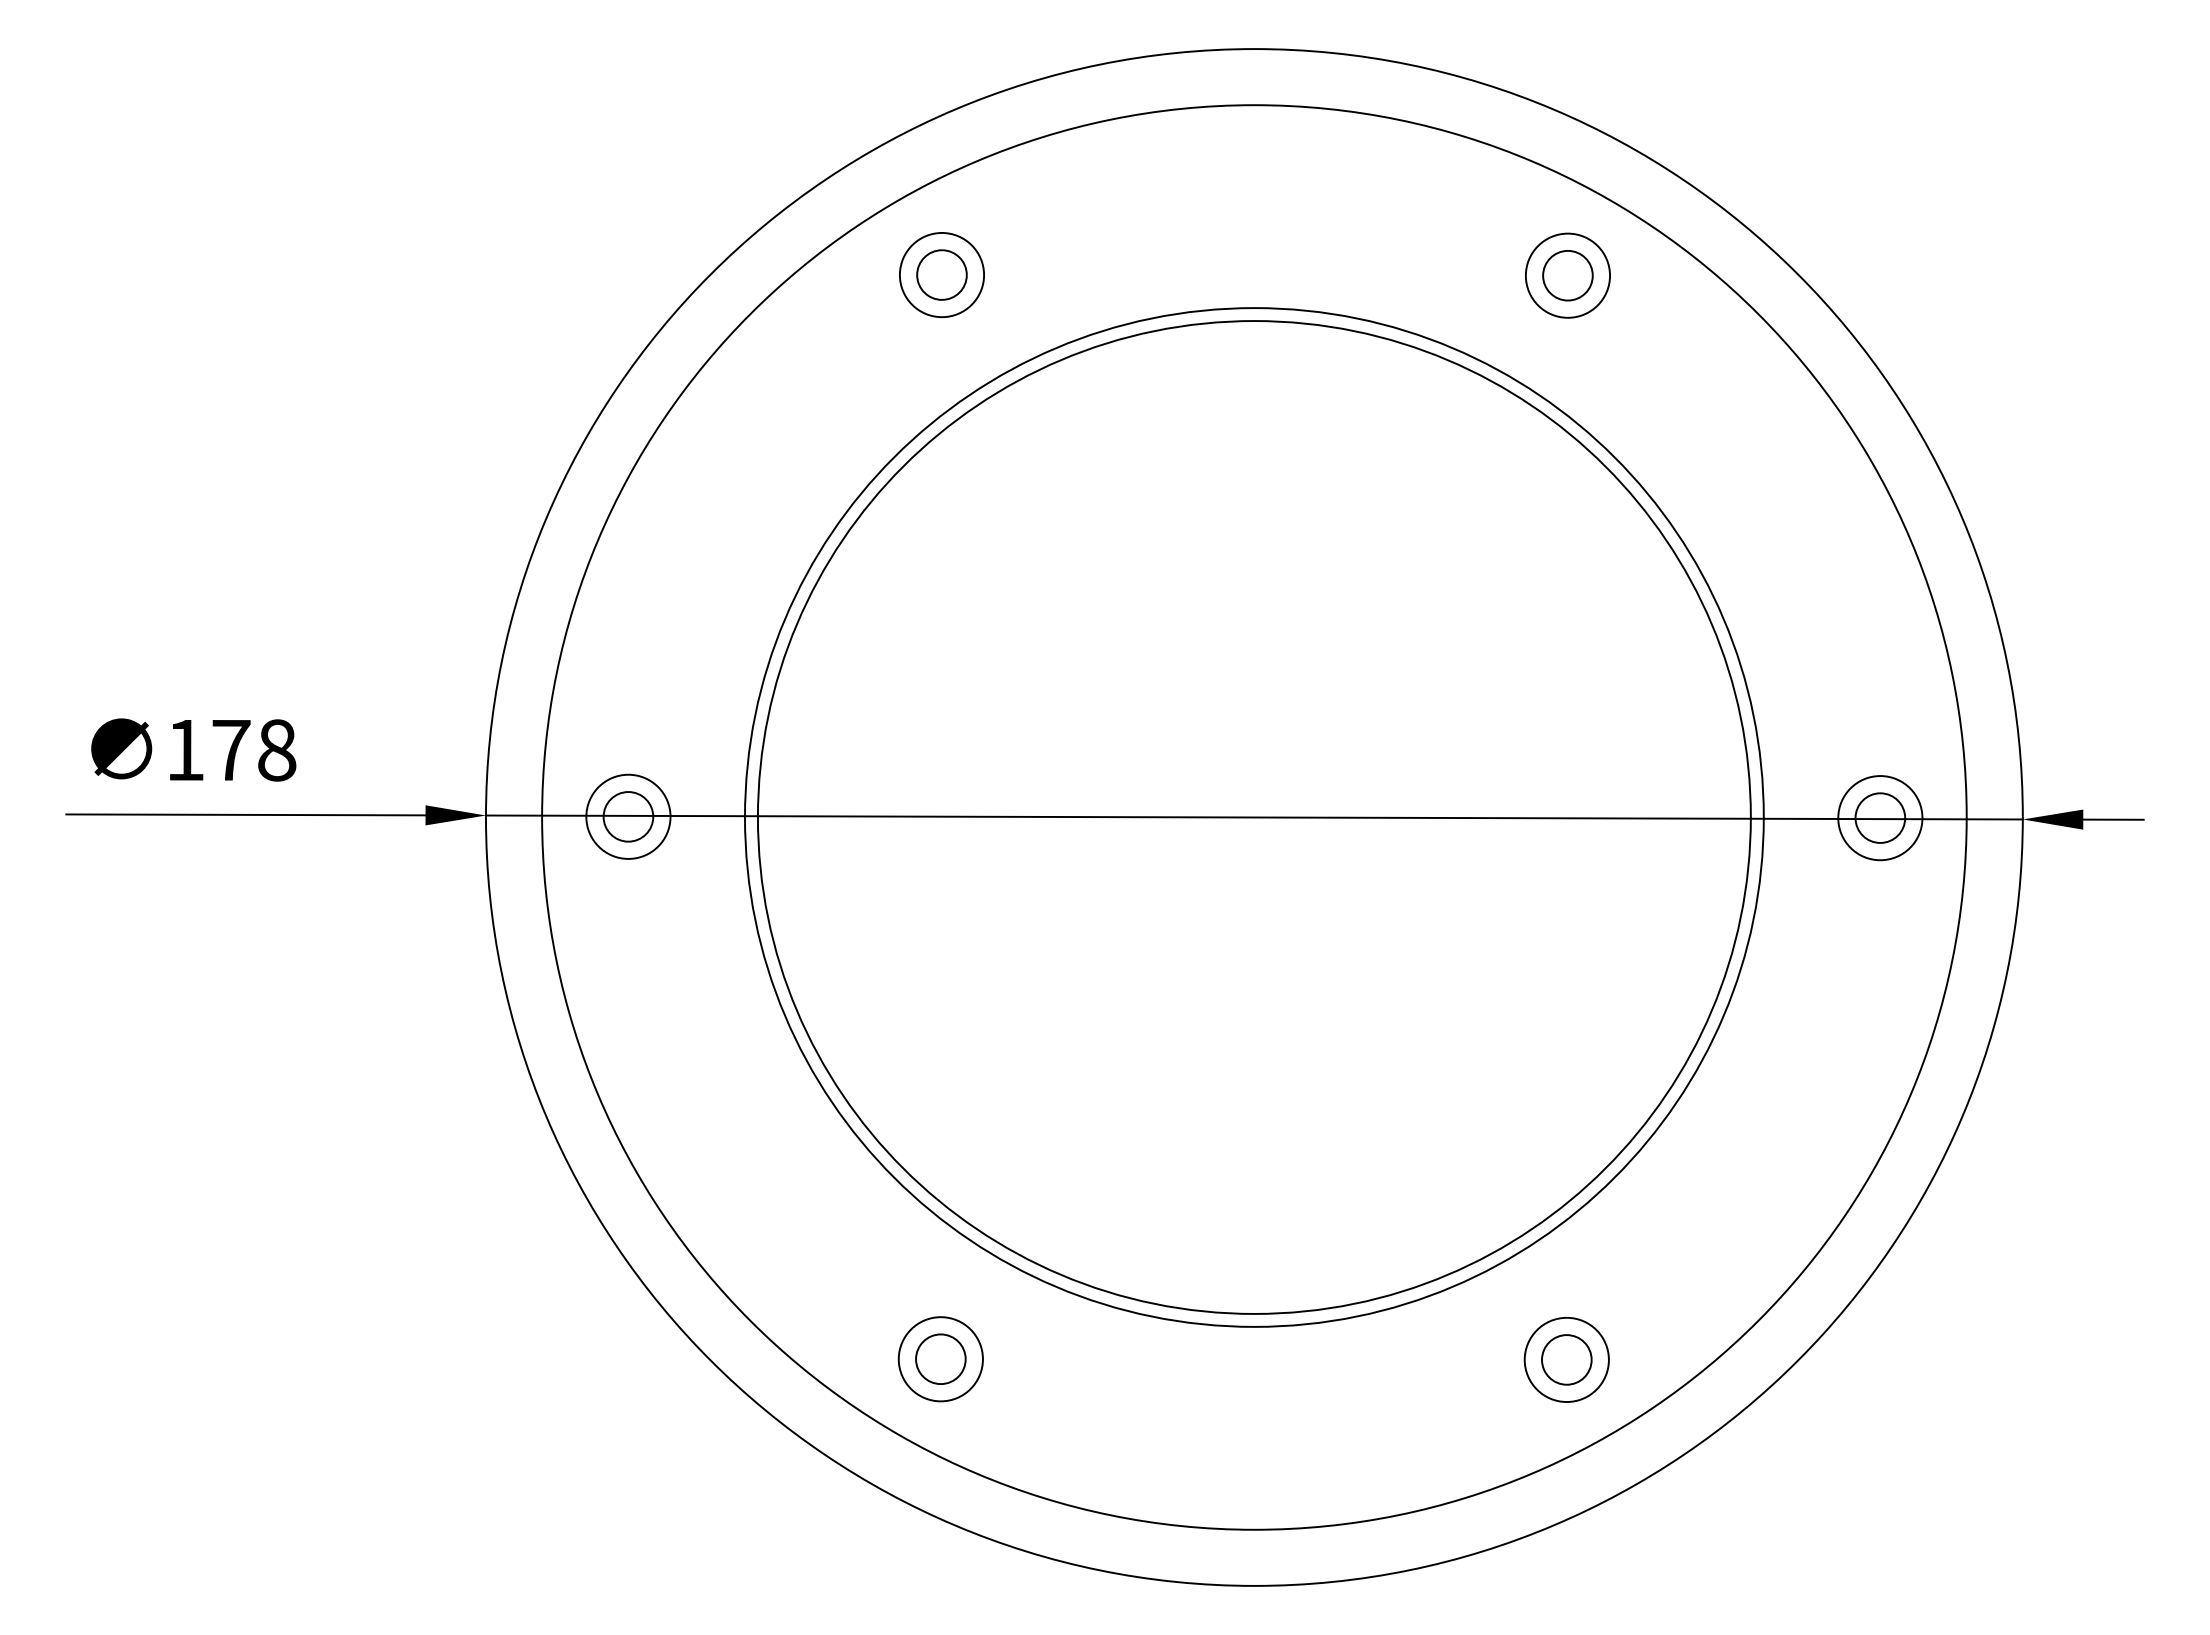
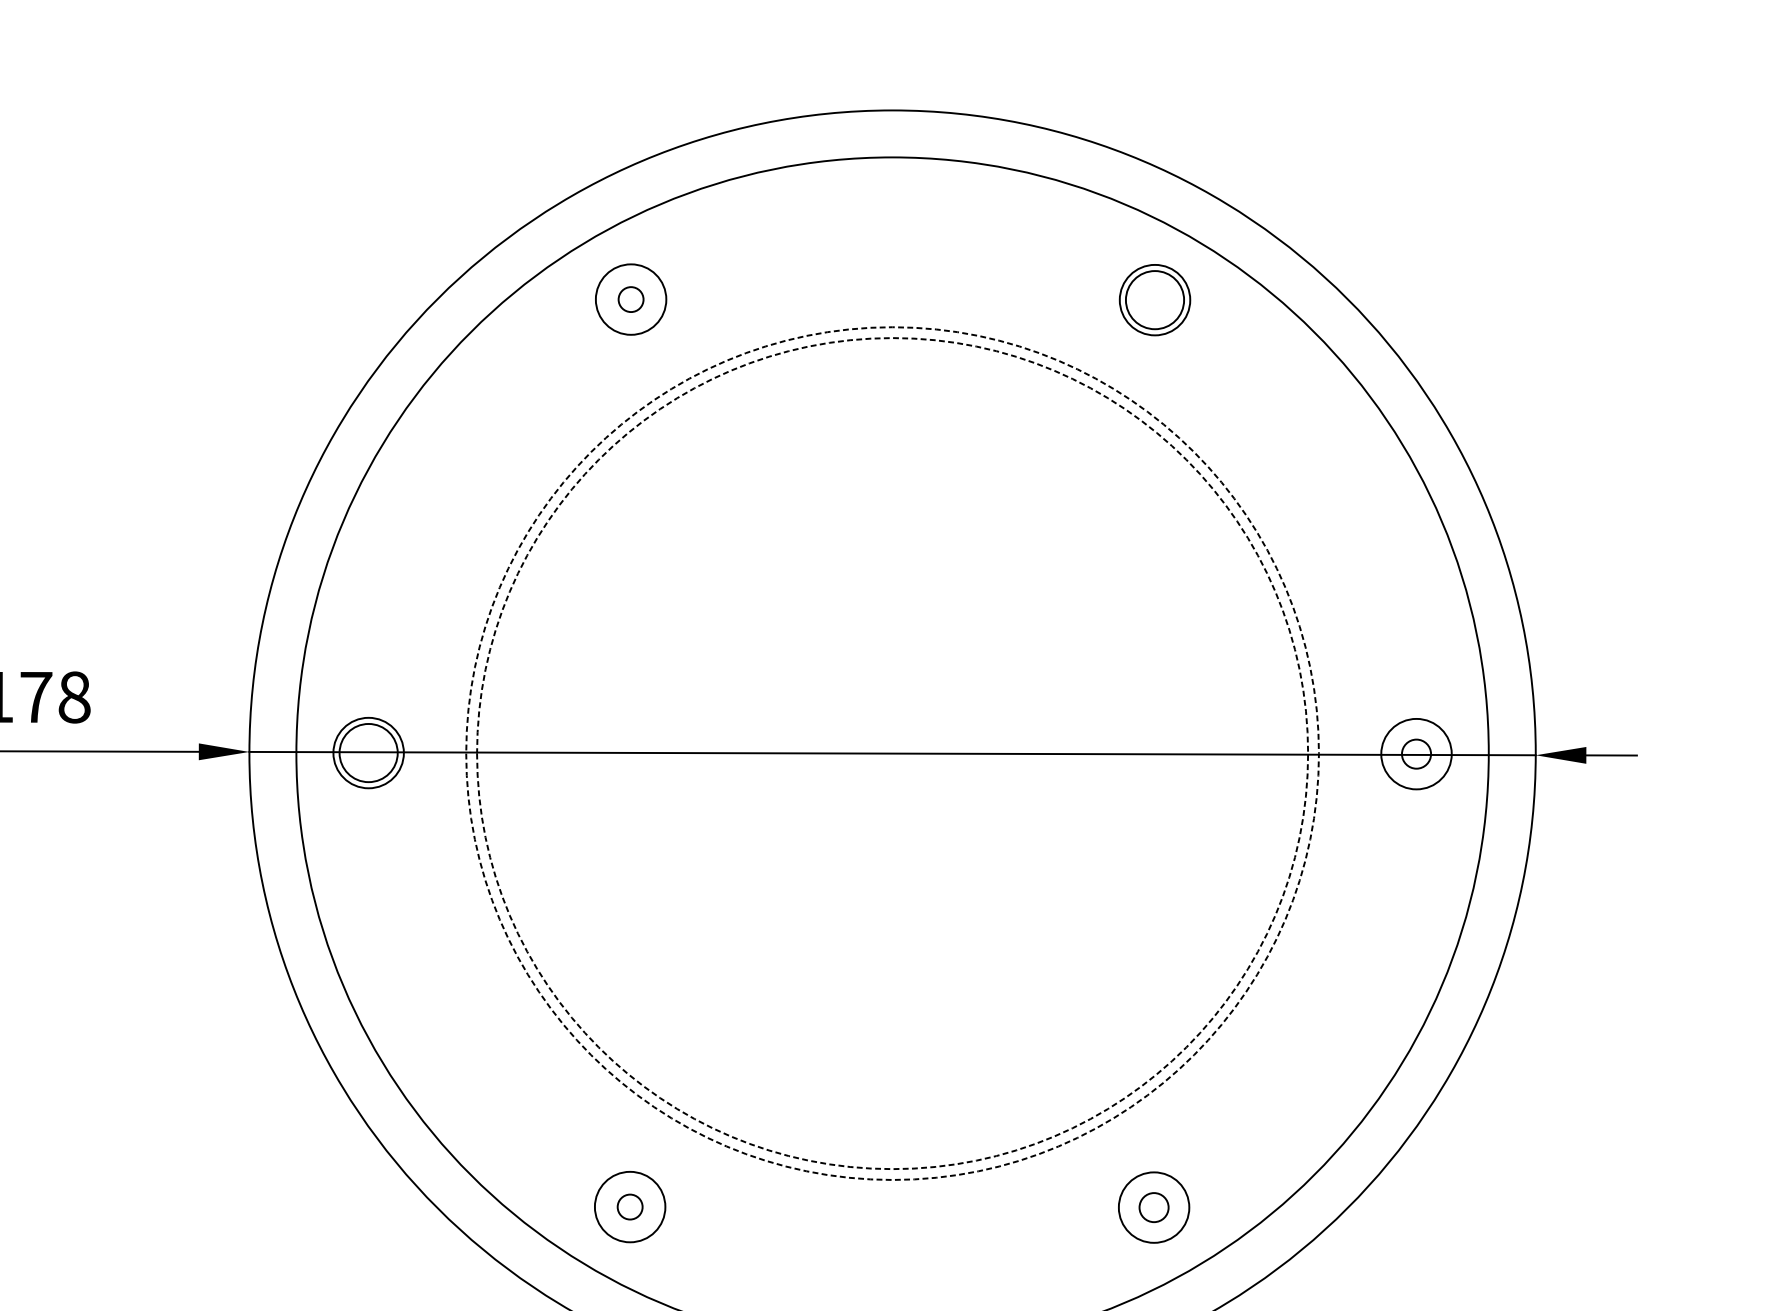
circle: (941, 274) -> (630, 299), size x0.6
circle: (1567, 275) -> (1154, 299), size x1.4
circle: (628, 816) -> (368, 752), size x1.4
circle: (1253, 817) -> (891, 753), solid -> dashed
circle: (1254, 817) -> (892, 753), solid -> dashed
circle: (1880, 817) -> (1416, 753), size x0.7
circle: (940, 1359) -> (629, 1207), size x0.6
circle: (1566, 1359) -> (1153, 1207), size x0.7

